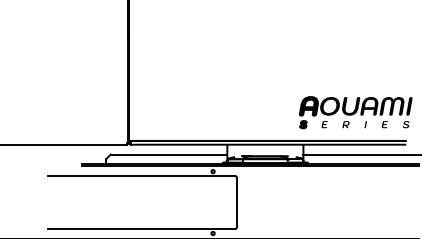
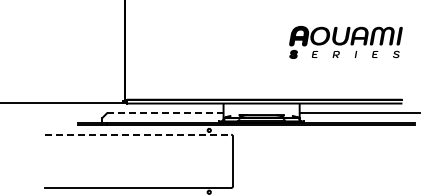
part: (355, 112) -> (345, 42), moved
line: (168, 154) -> (164, 113), solid -> dashed
line: (142, 175) -> (138, 134), solid -> dashed

